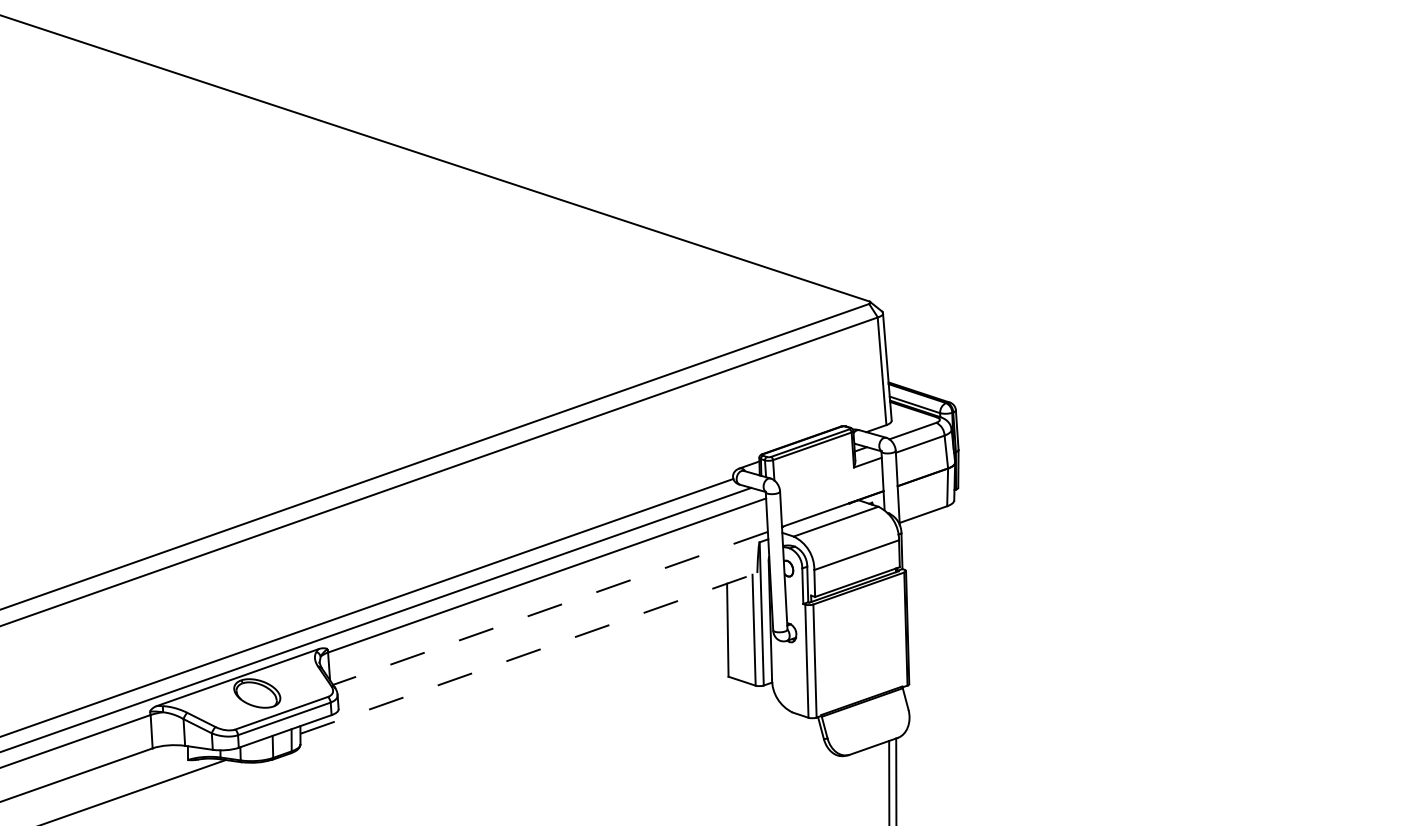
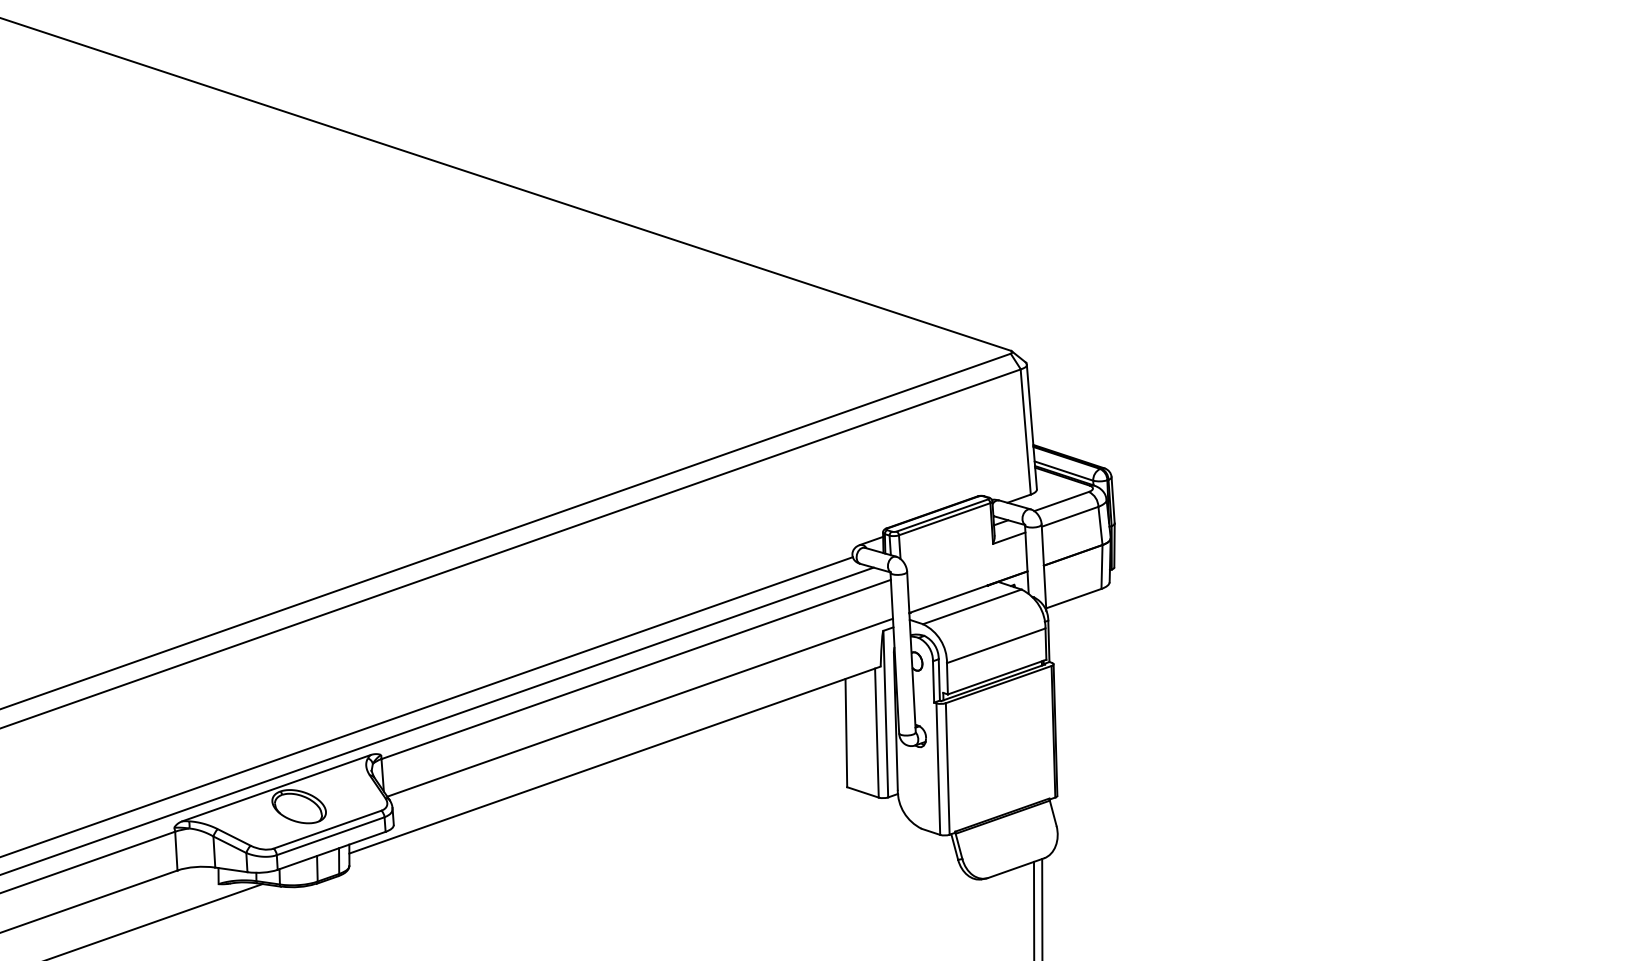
line: (550, 608) -> (640, 707), dashed -> solid
line: (529, 653) -> (615, 760), dashed -> solid

